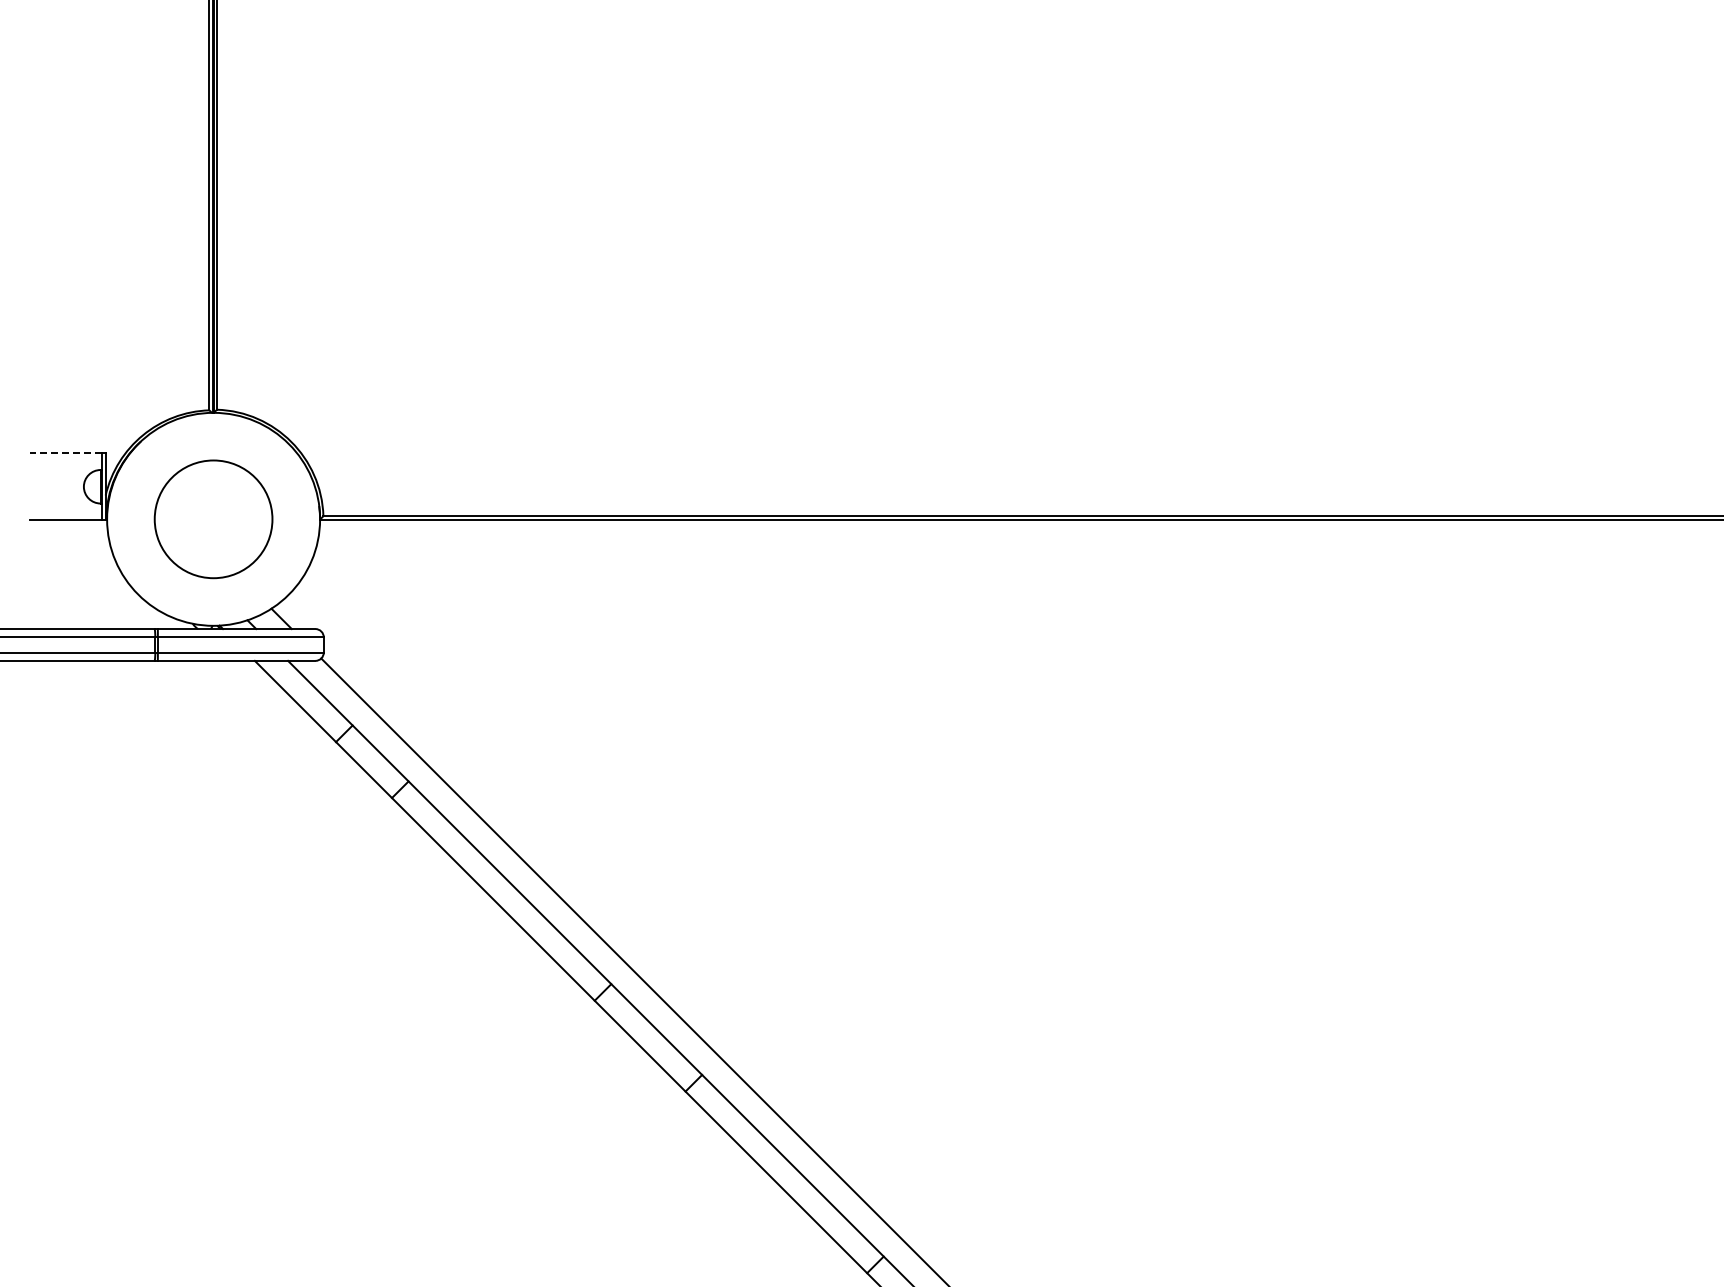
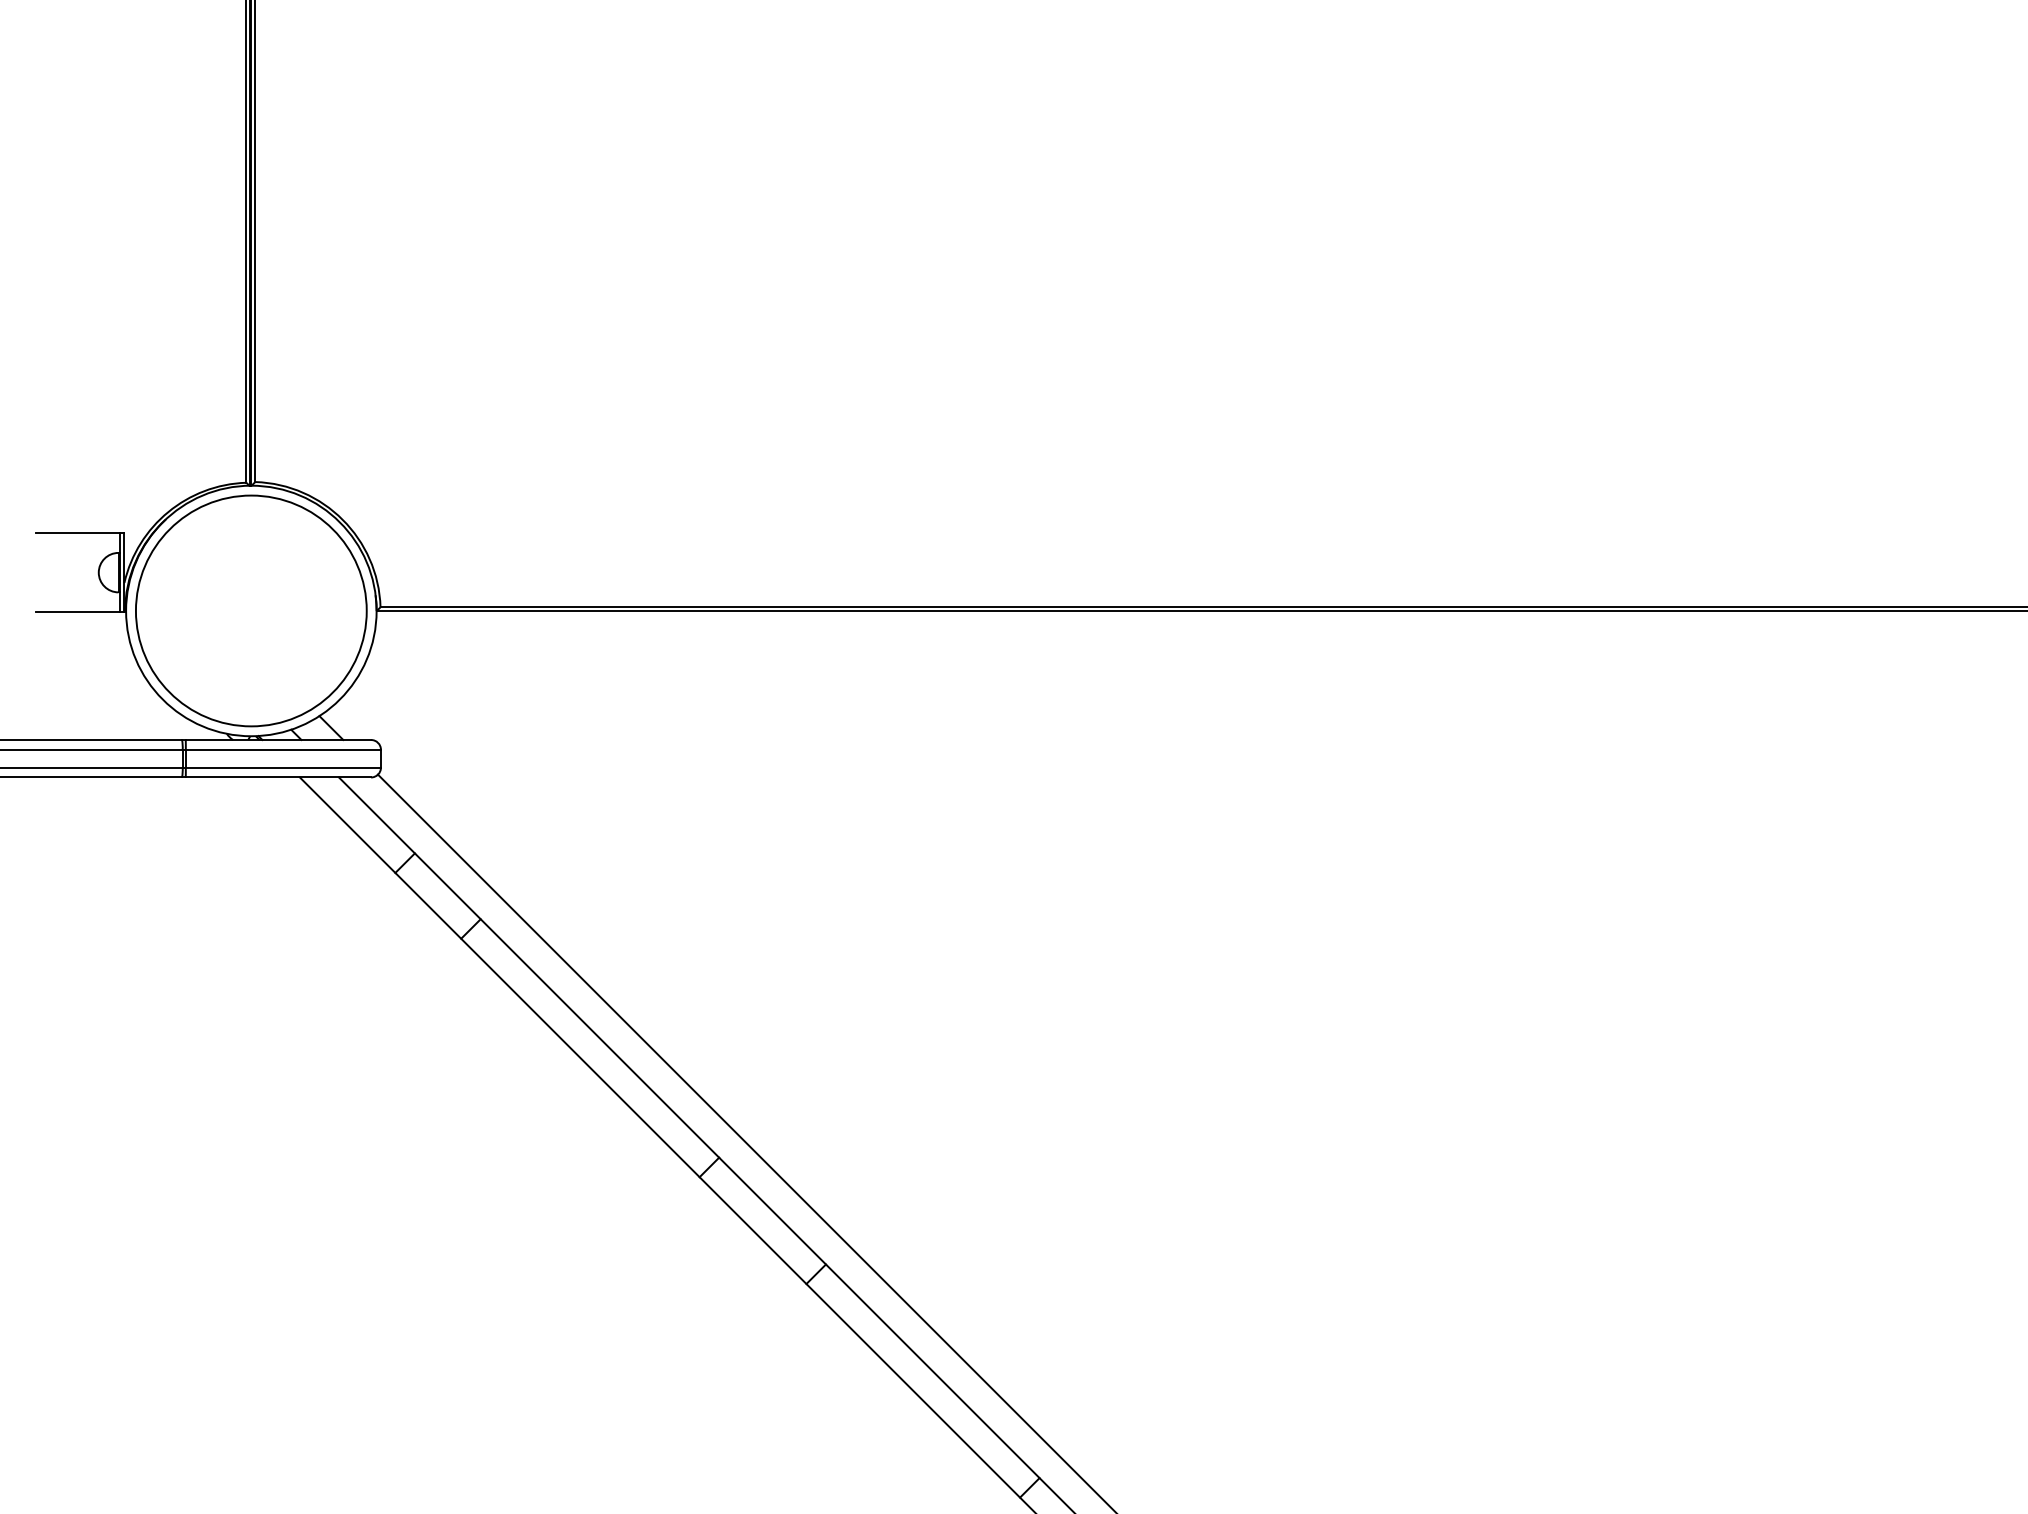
line: (65, 453) -> (77, 533), dashed -> solid
circle: (213, 519) -> (251, 611), size x1.67

